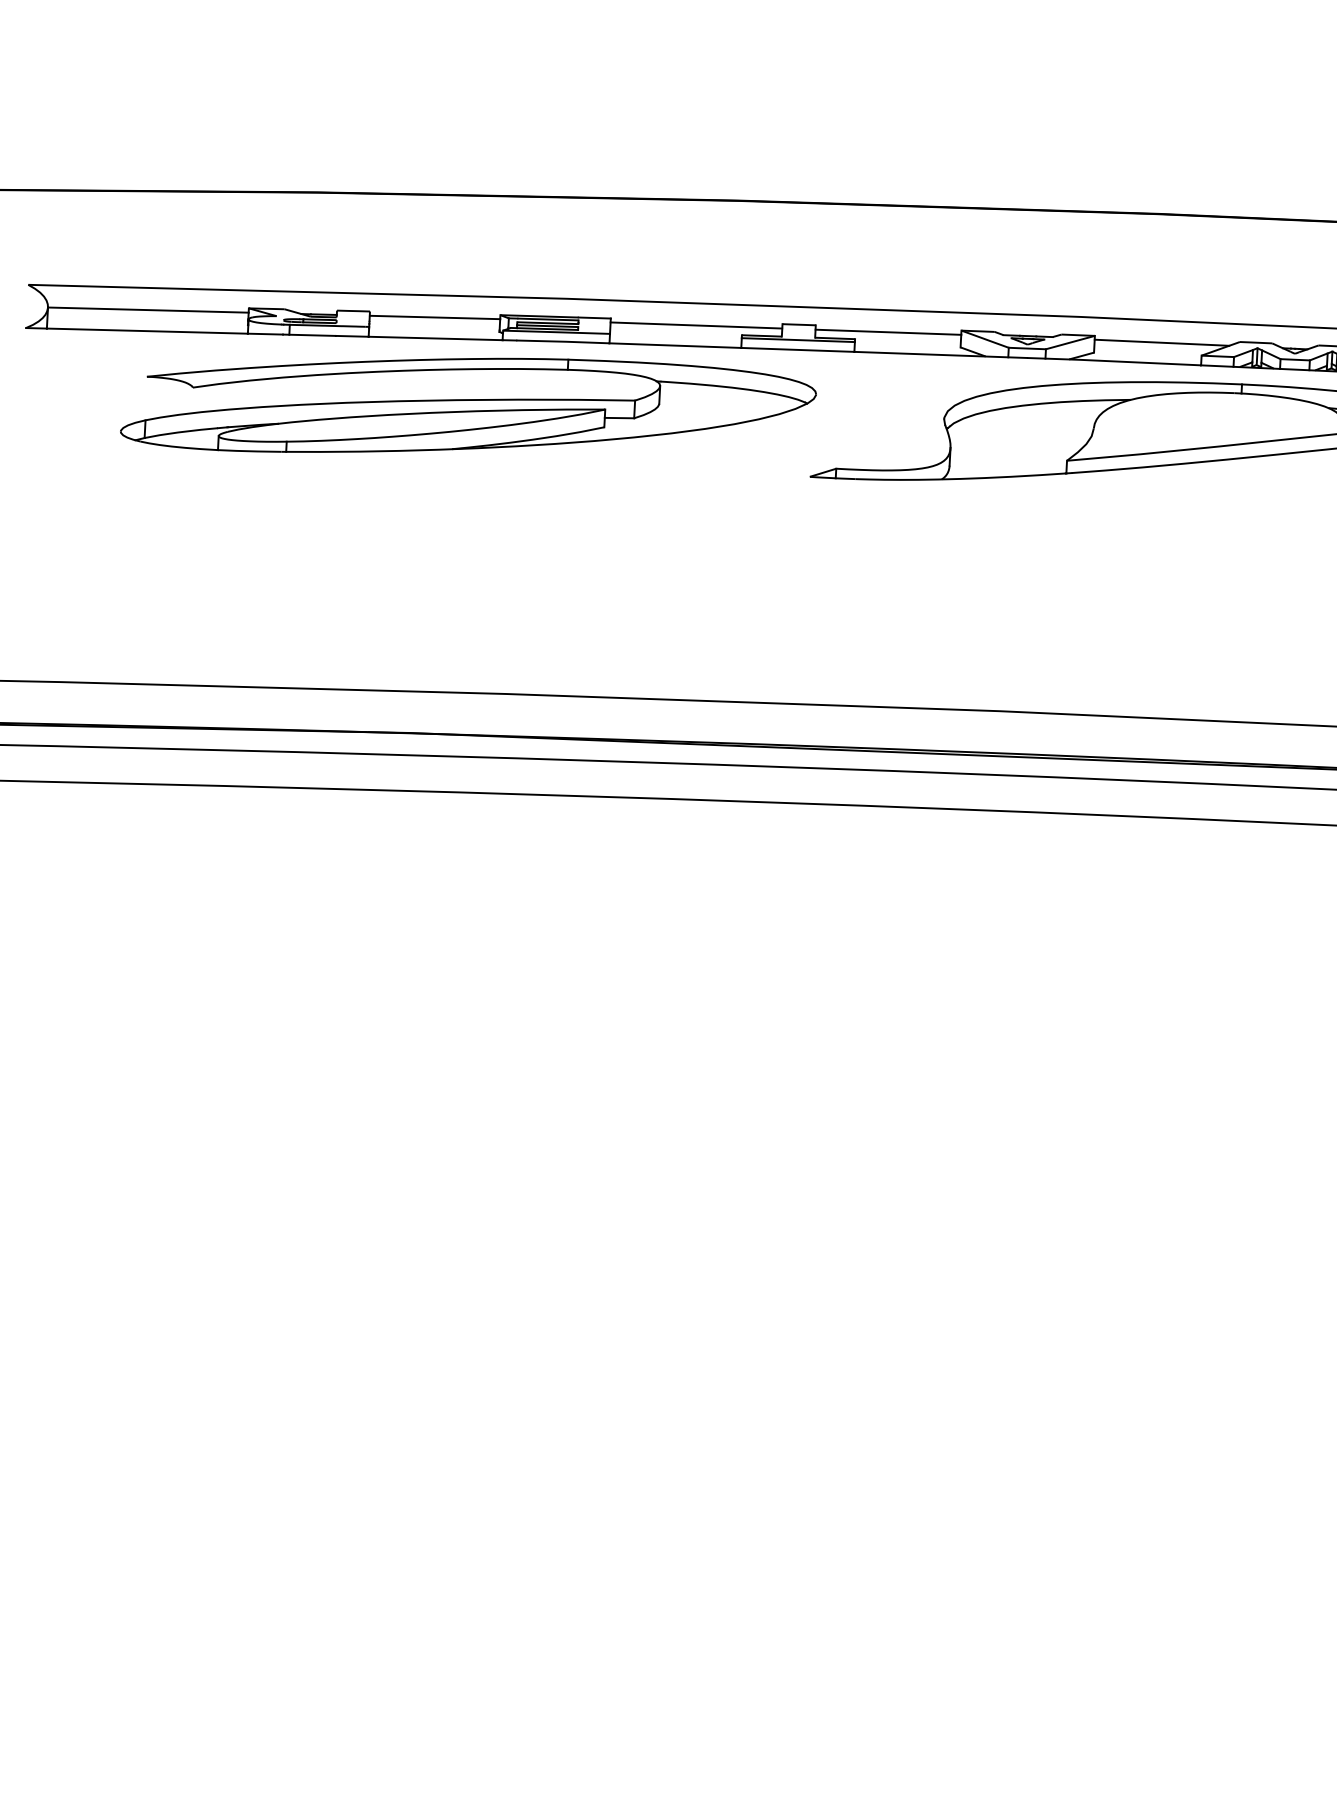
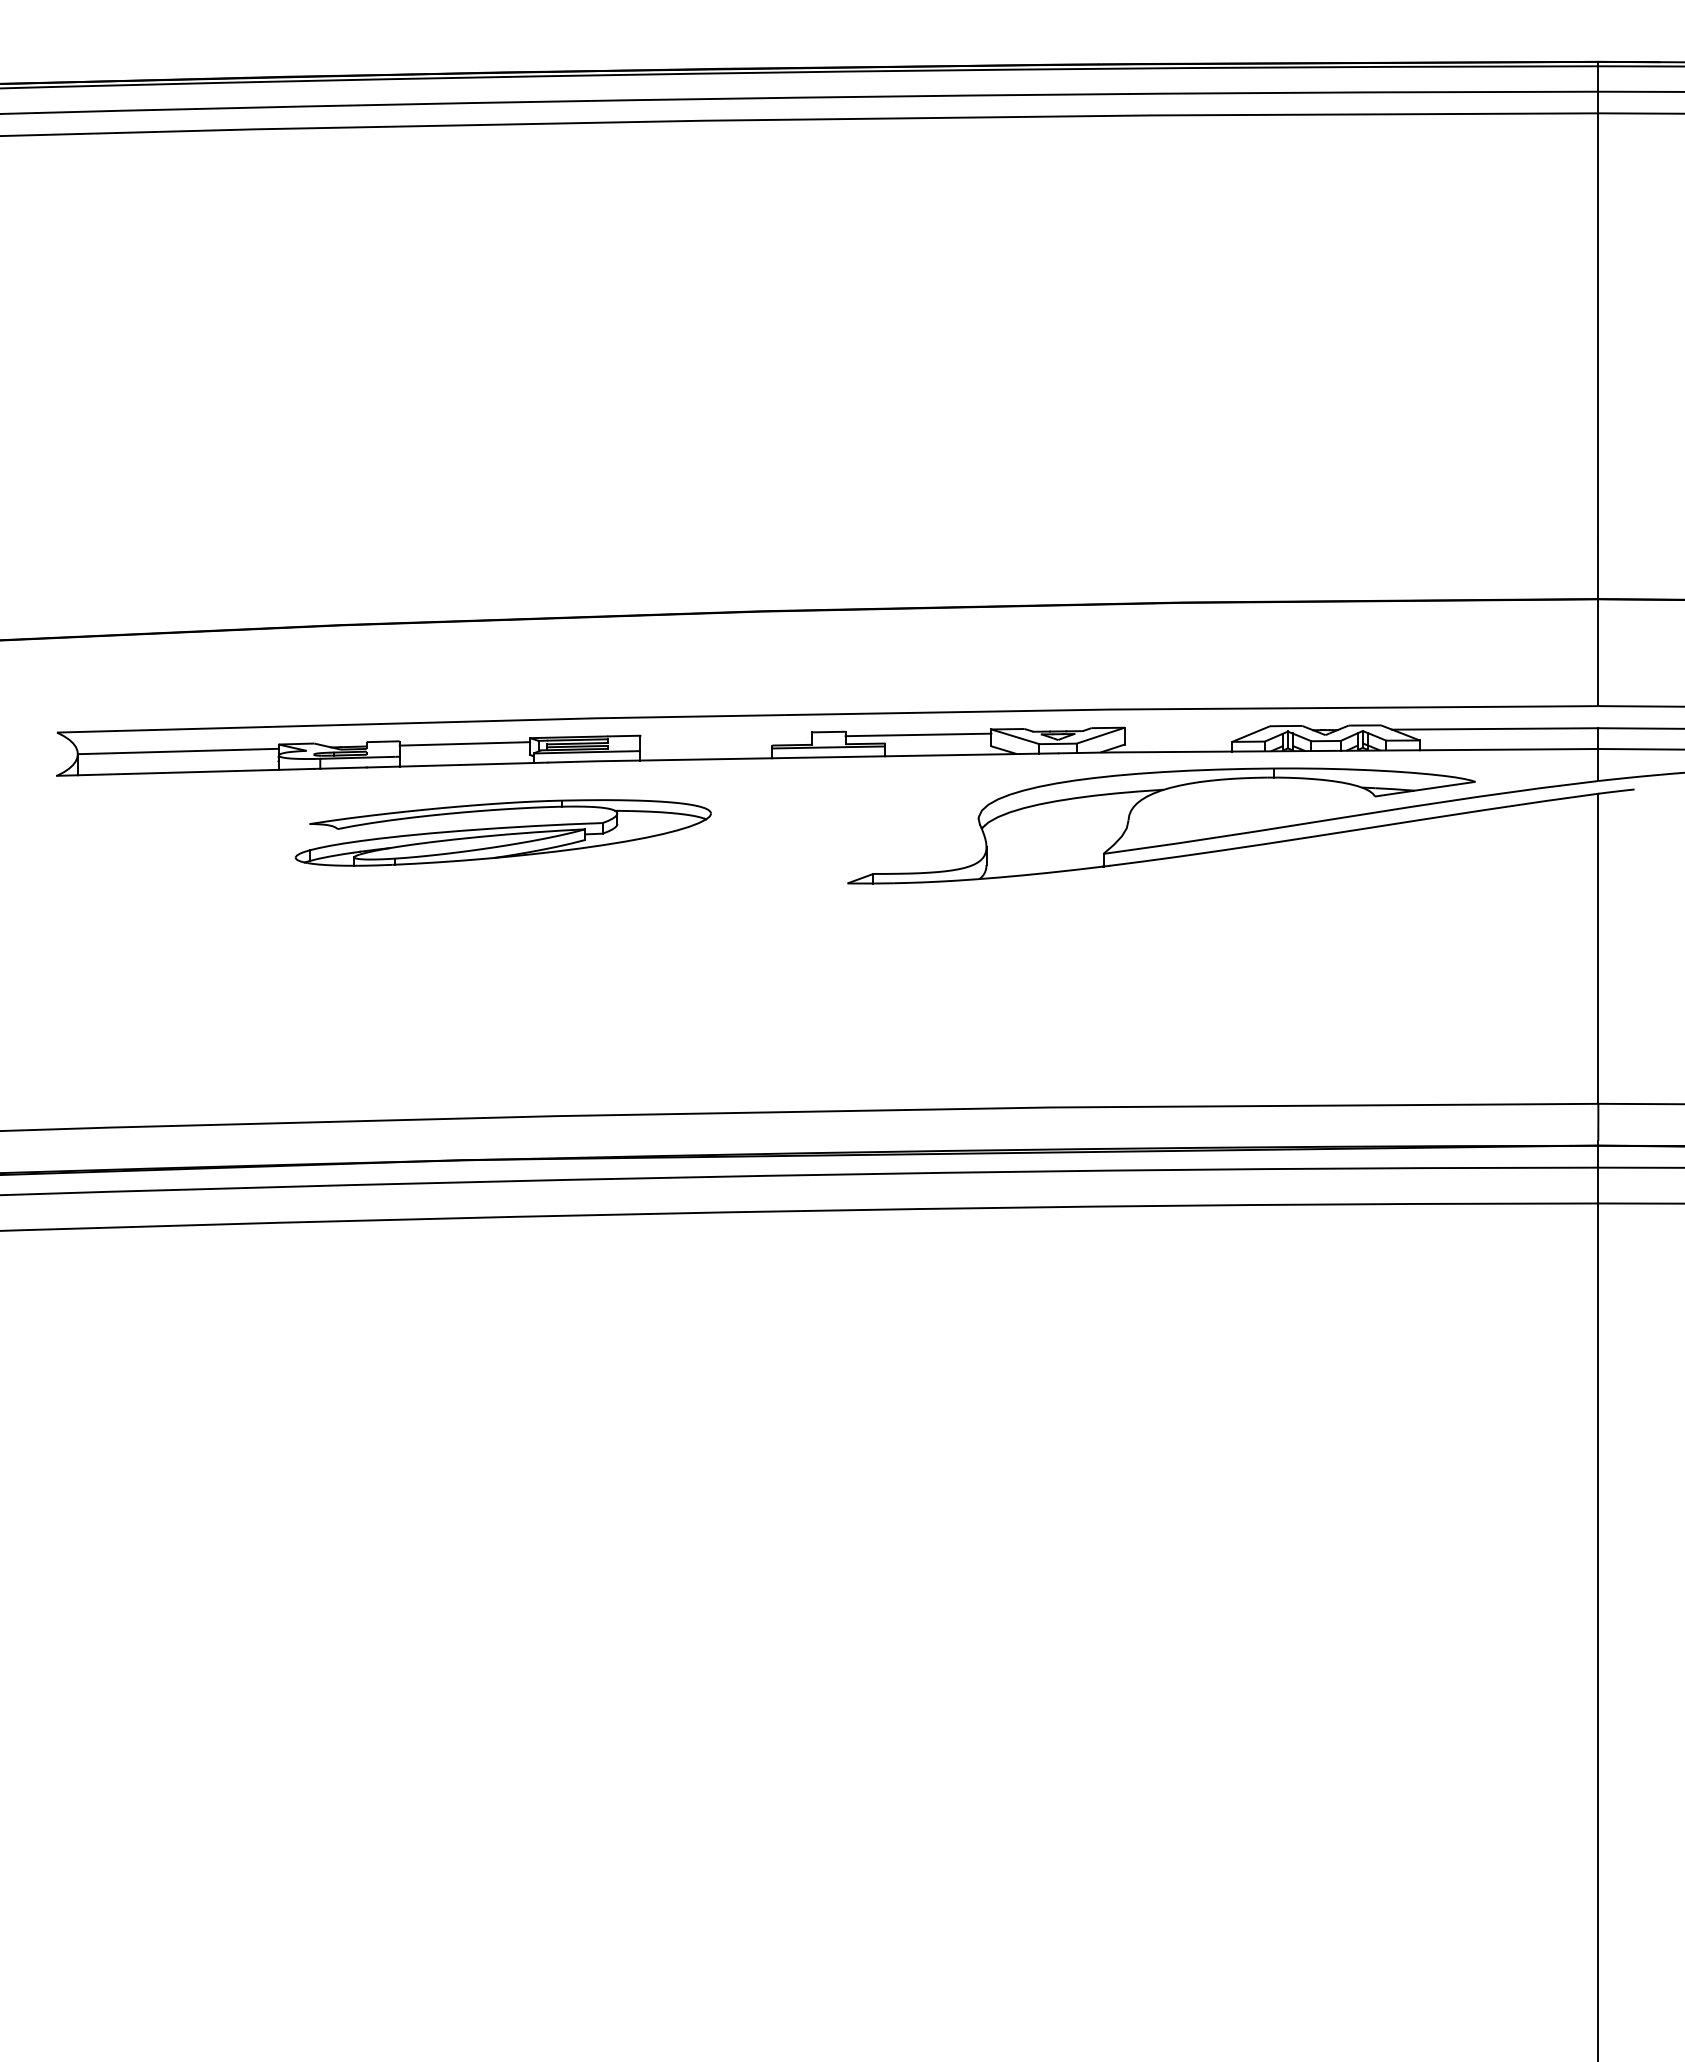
line: (696, 324) -> (726, 737), removed
line: (1161, 342) -> (1191, 730), removed
part: (468, 408) -> (503, 832), size x0.6

